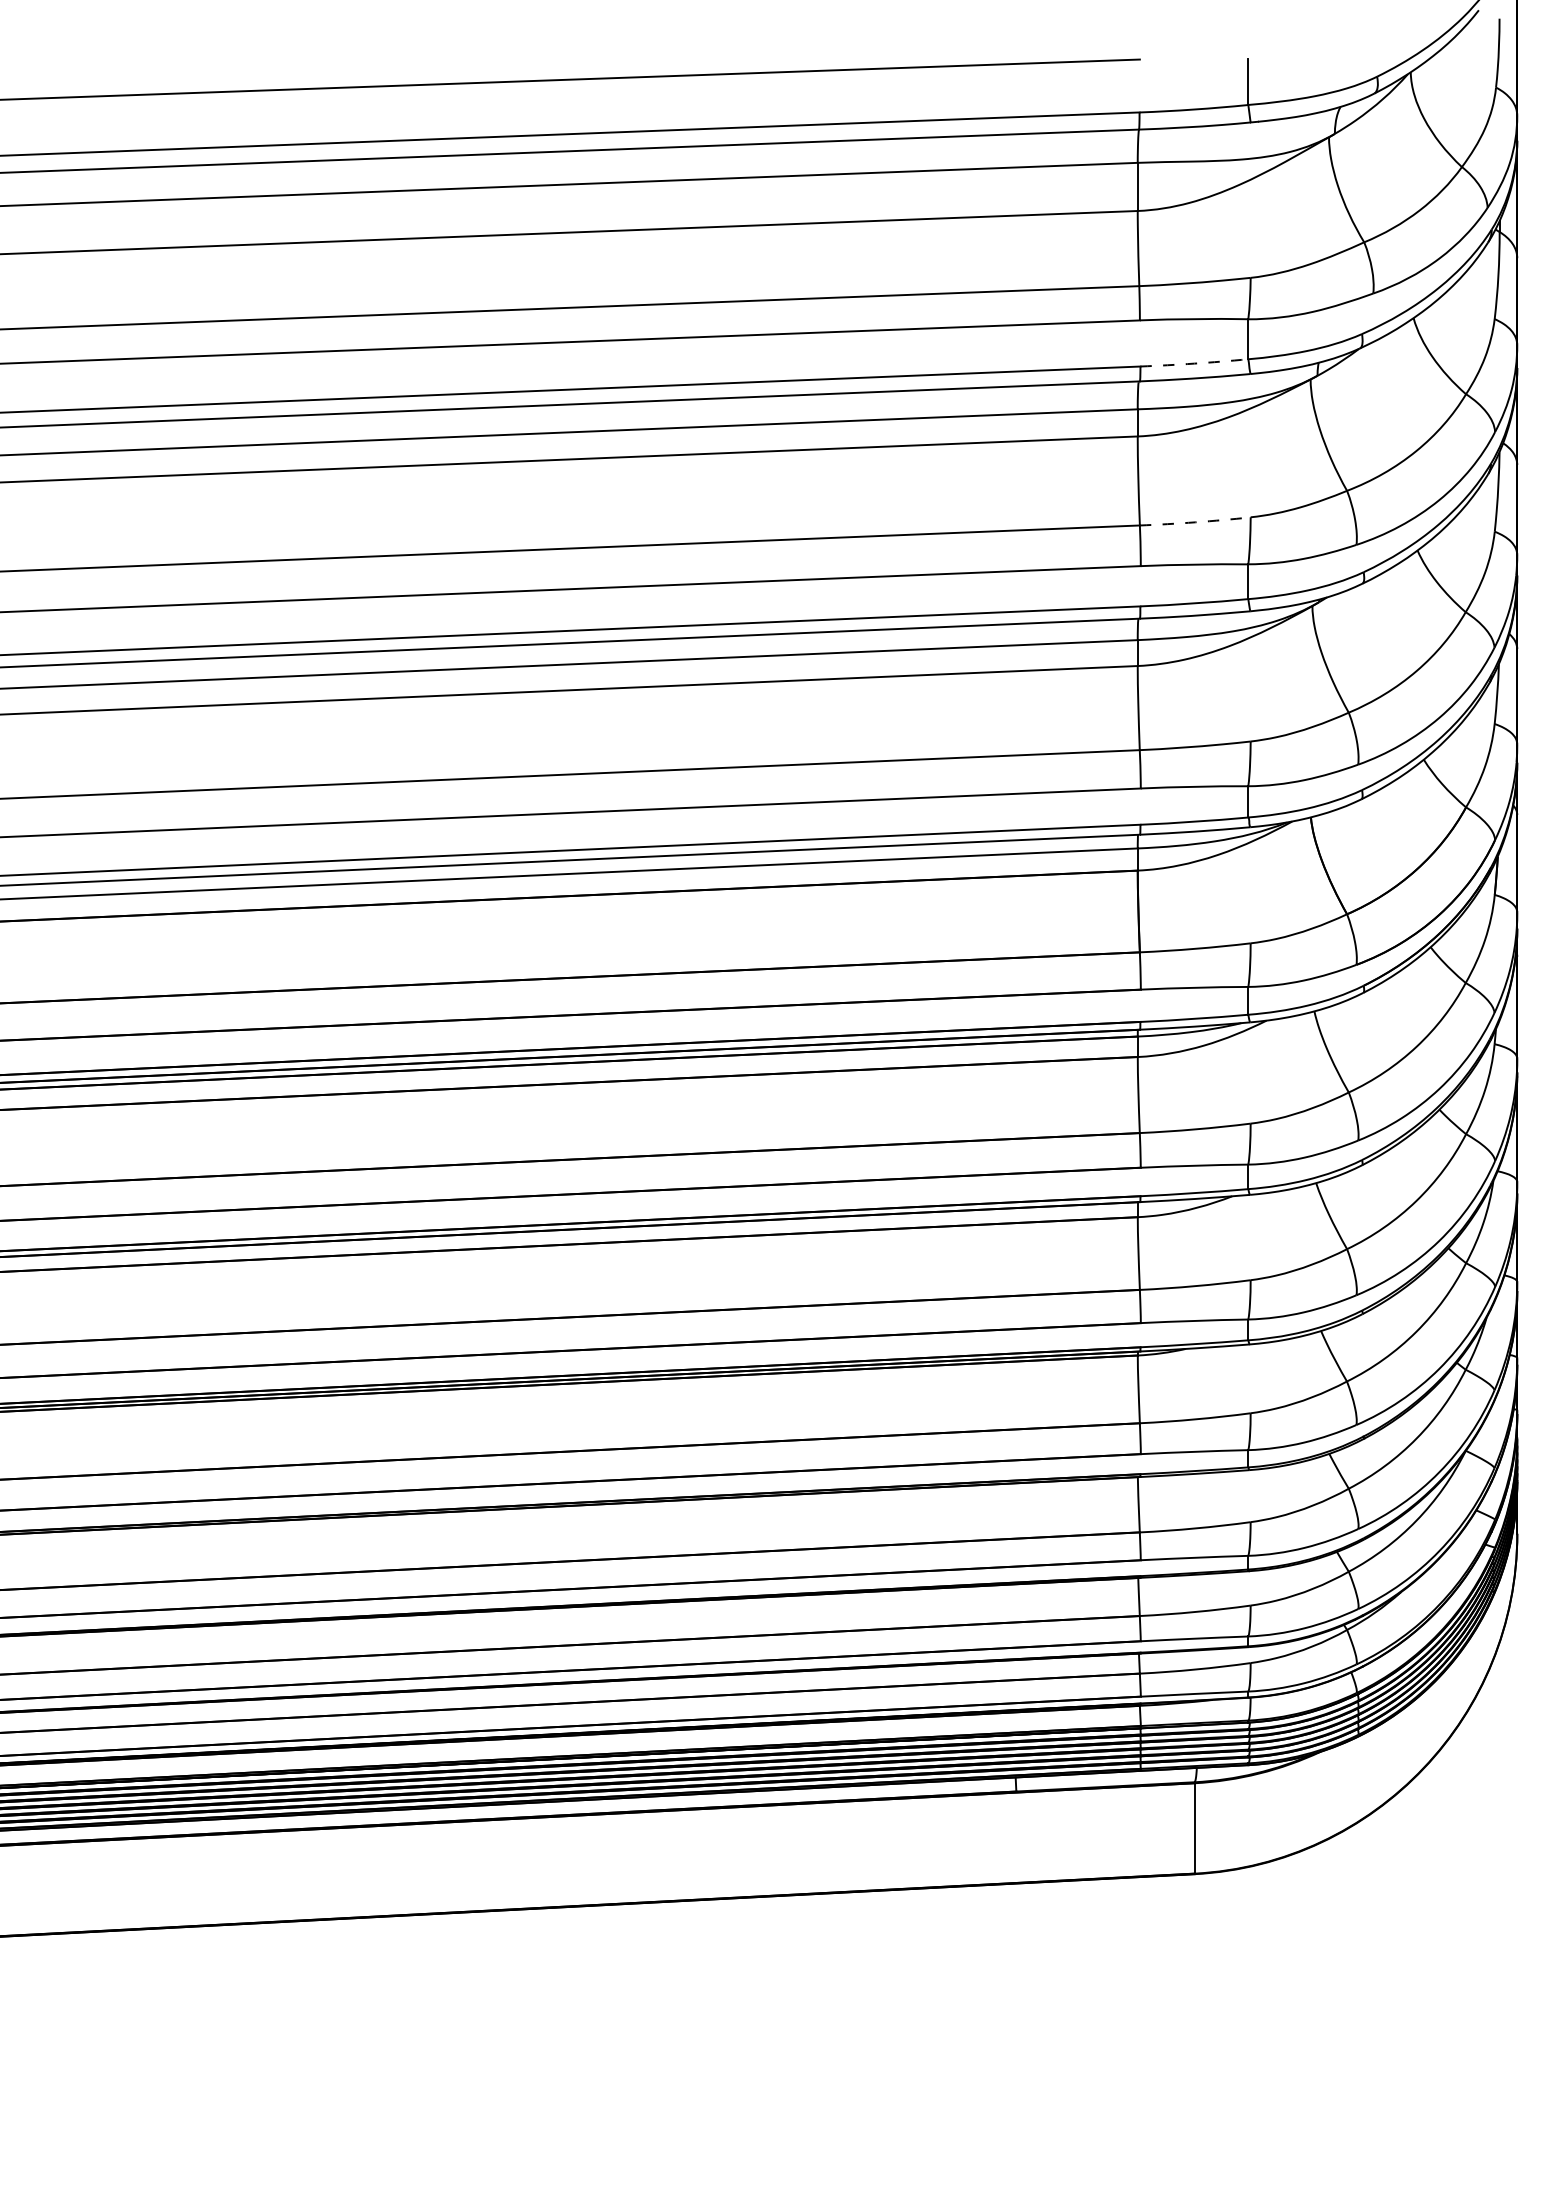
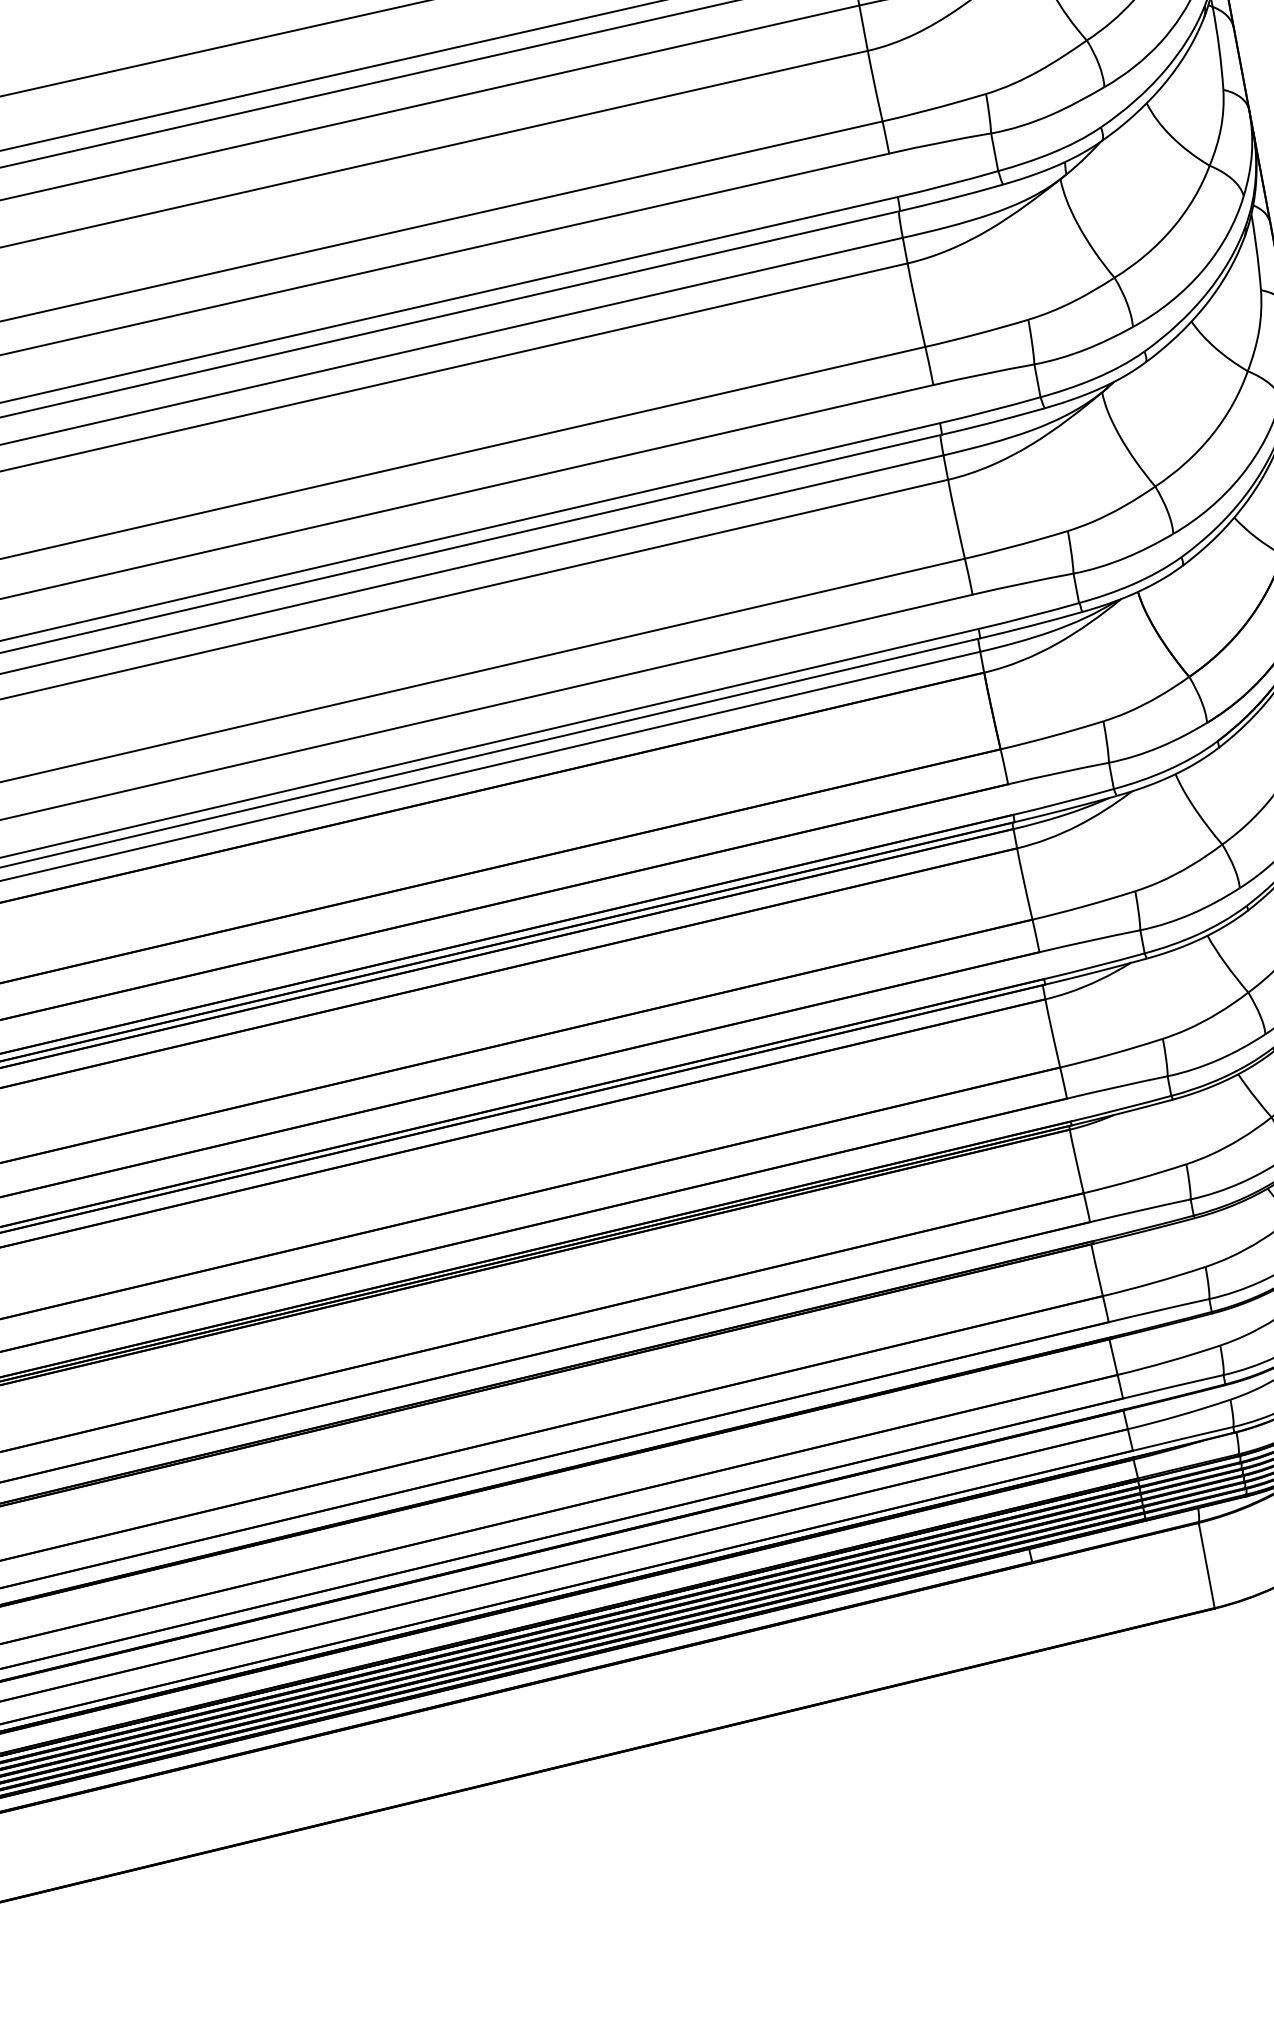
arc: (1194, 363) -> (948, 184), dashed -> solid
arc: (1195, 522) -> (977, 334), dashed -> solid

